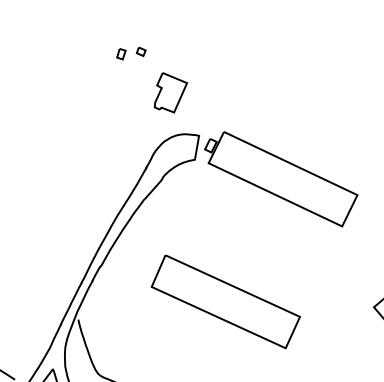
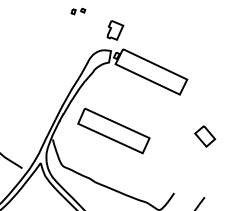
part: (170, 93) -> (115, 30), moved
part: (224, 300) -> (113, 130), moved

